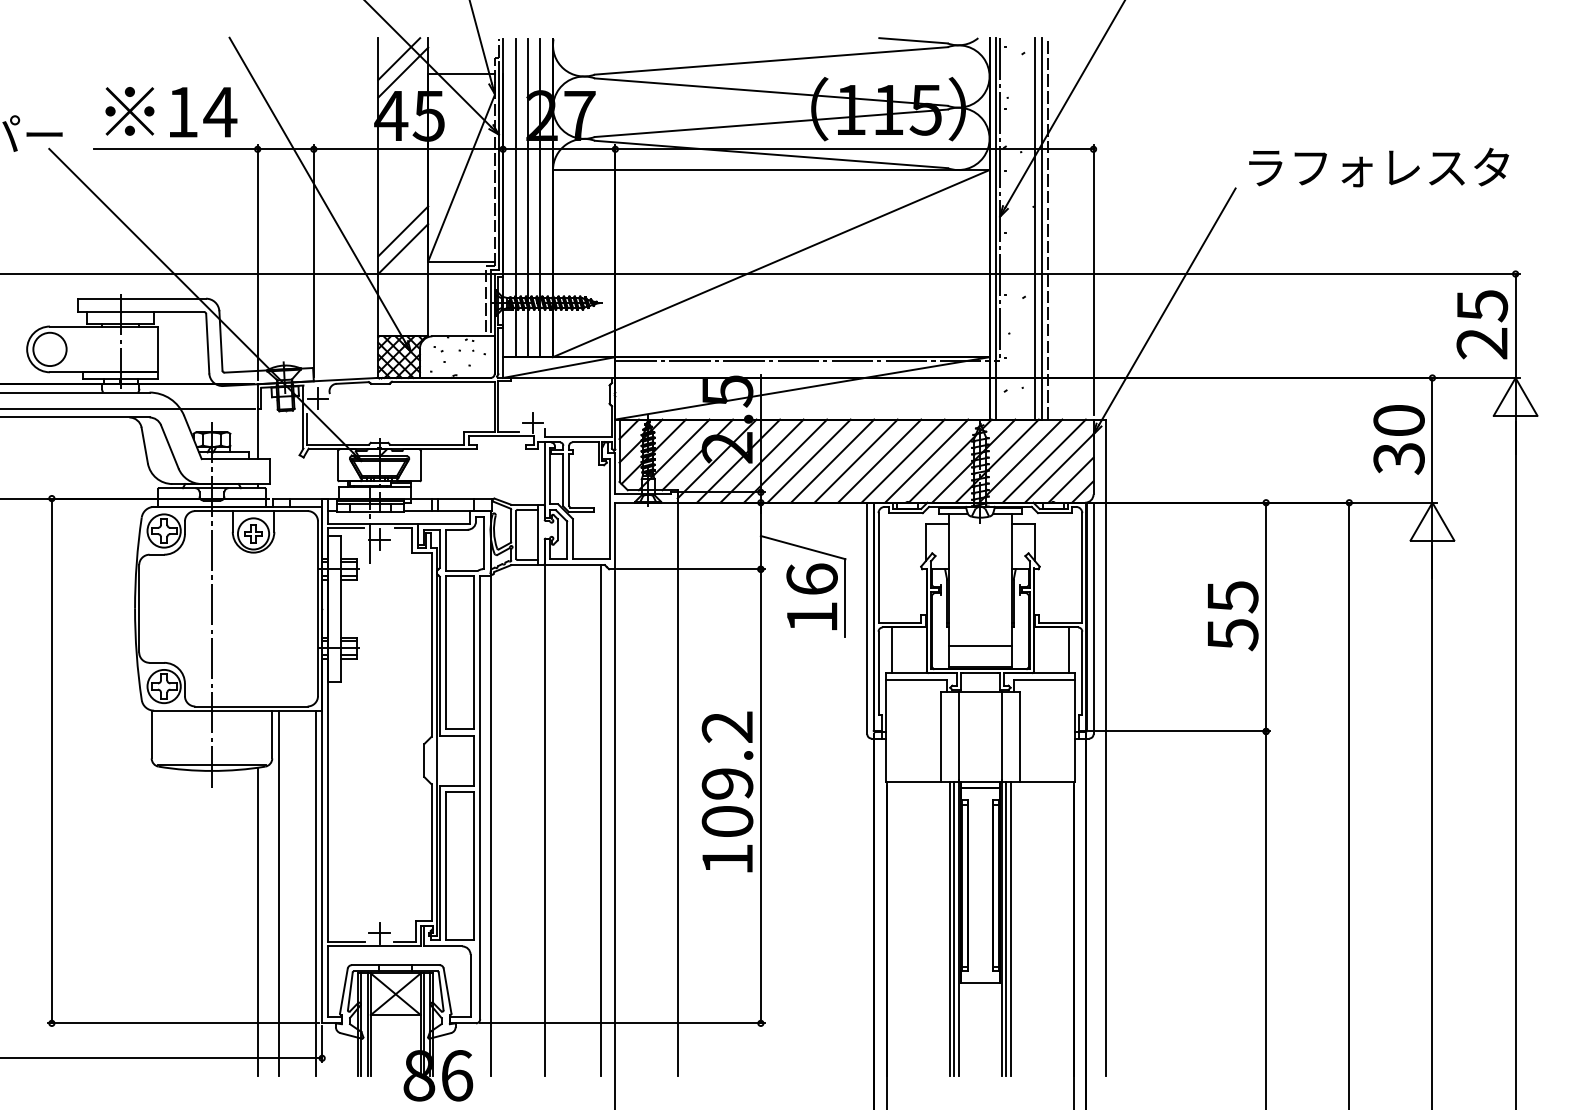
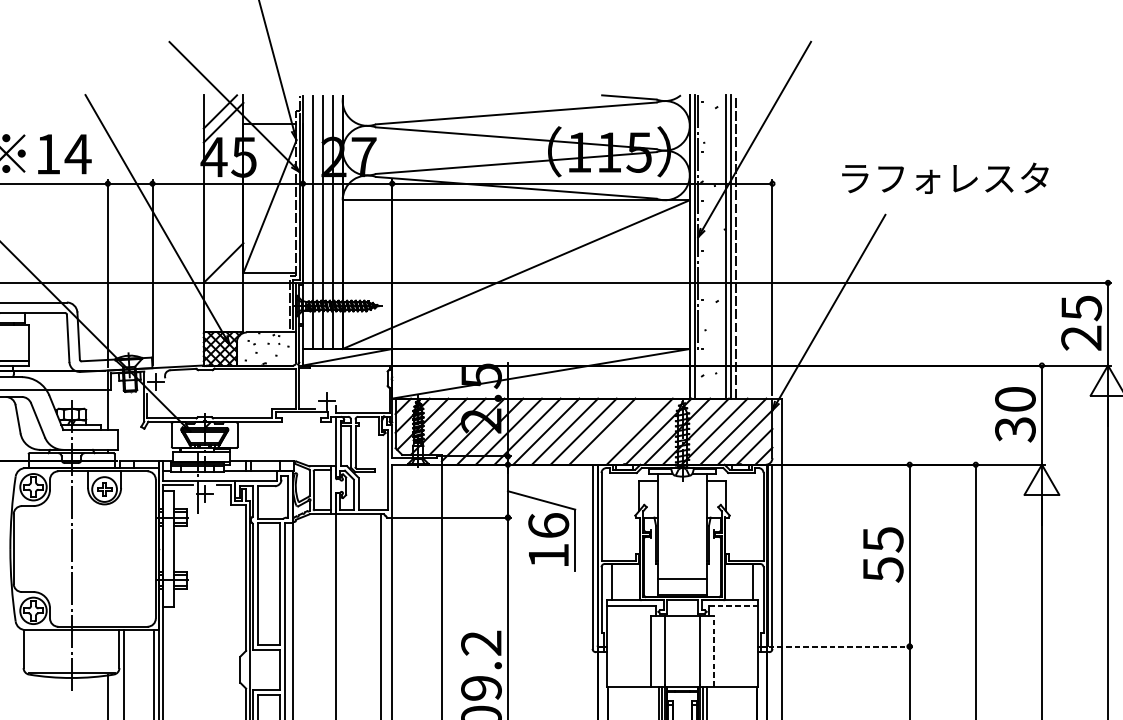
text: (1378, 167) -> (944, 178), moved
line: (403, 231) -> (223, 249), removed
line: (807, 361) -> (545, 352), removed
line: (902, 460) -> (620, 431), removed
line: (1044, 679) -> (733, 605), solid -> dashed
line: (1179, 731) -> (840, 646), solid -> dashed
line: (1019, 737) -> (713, 651), solid -> dashed

